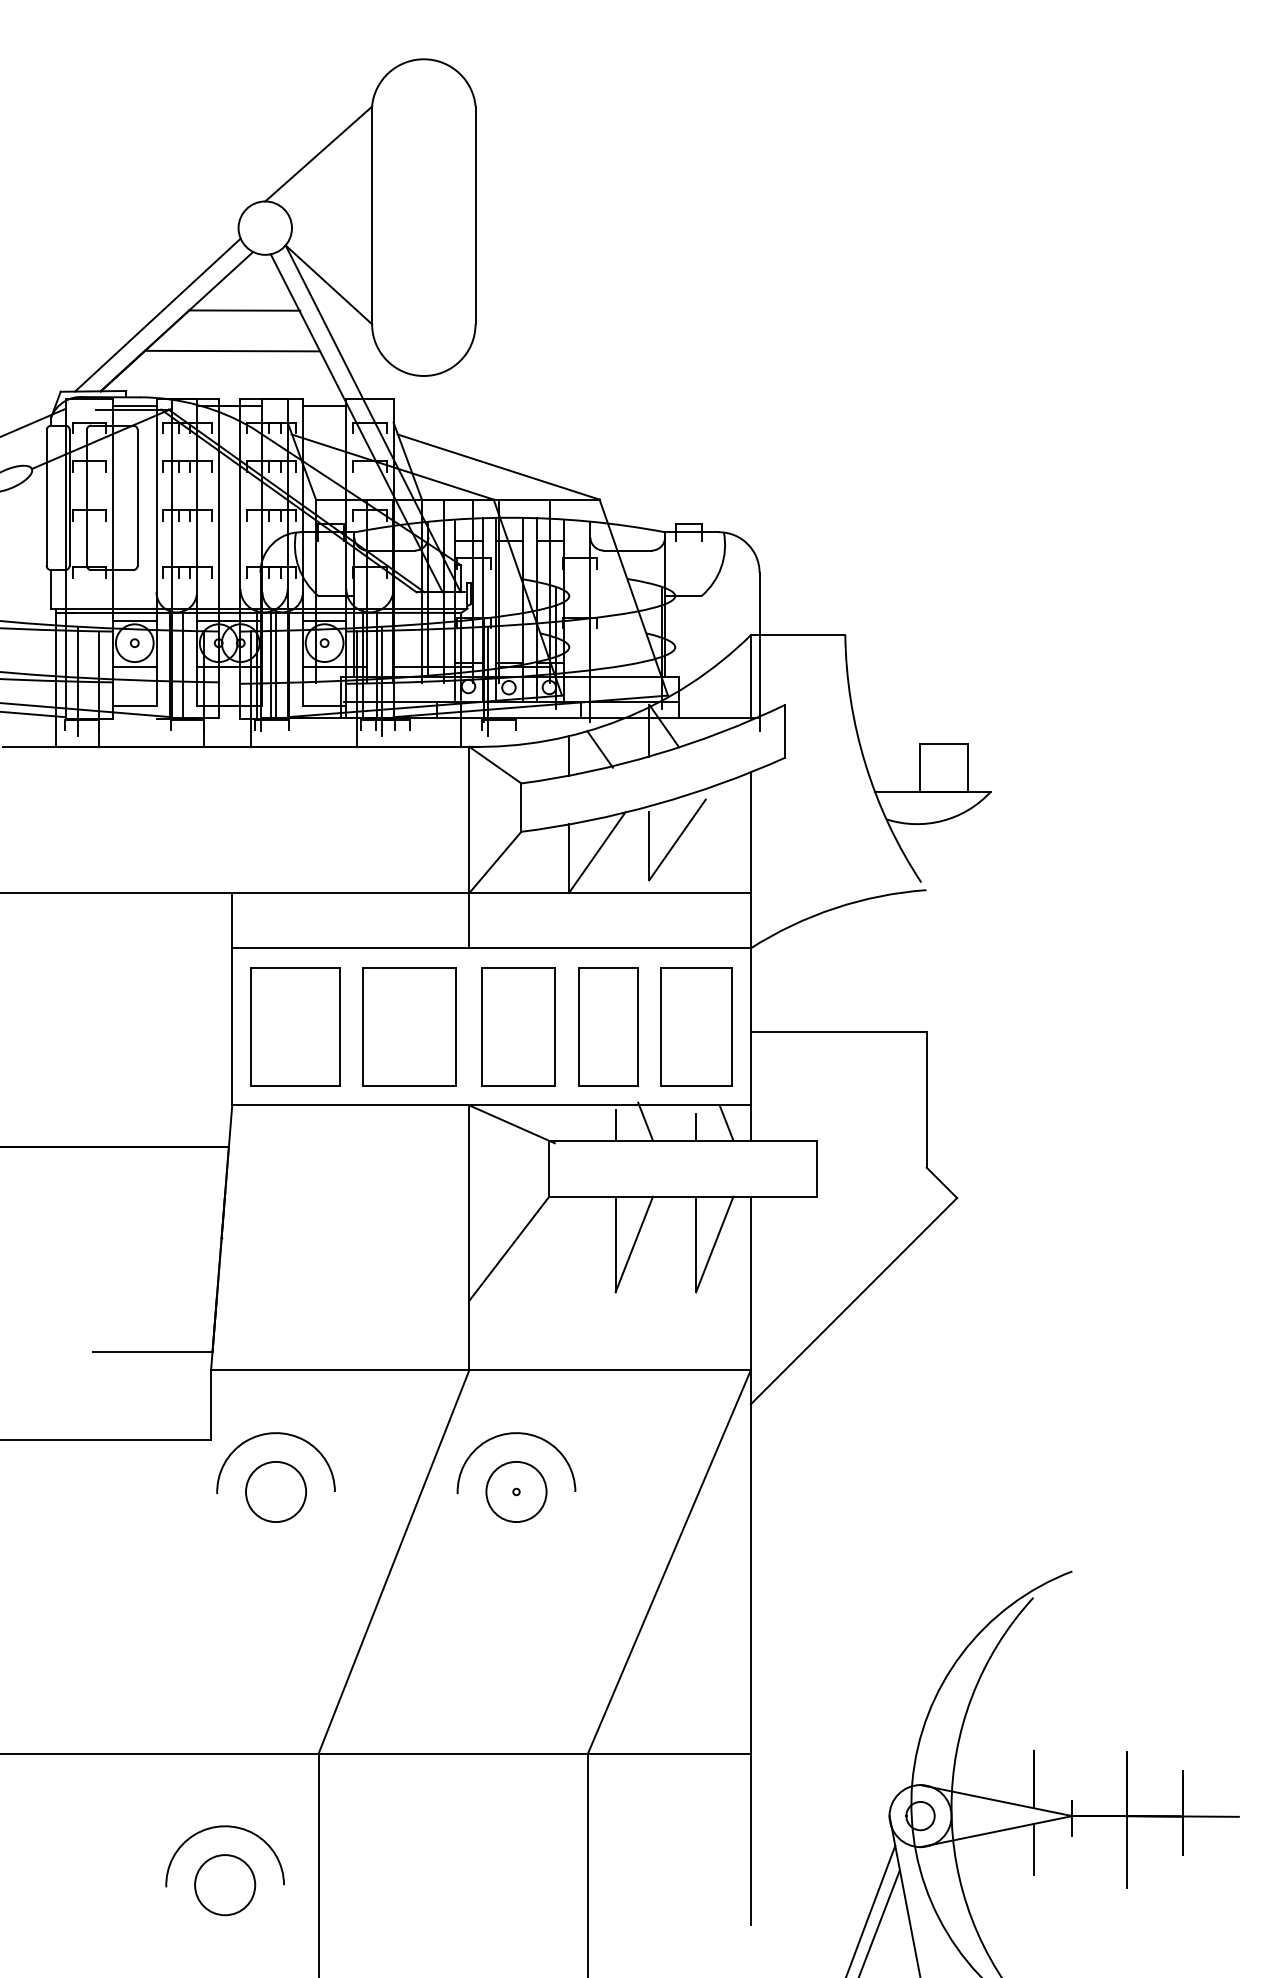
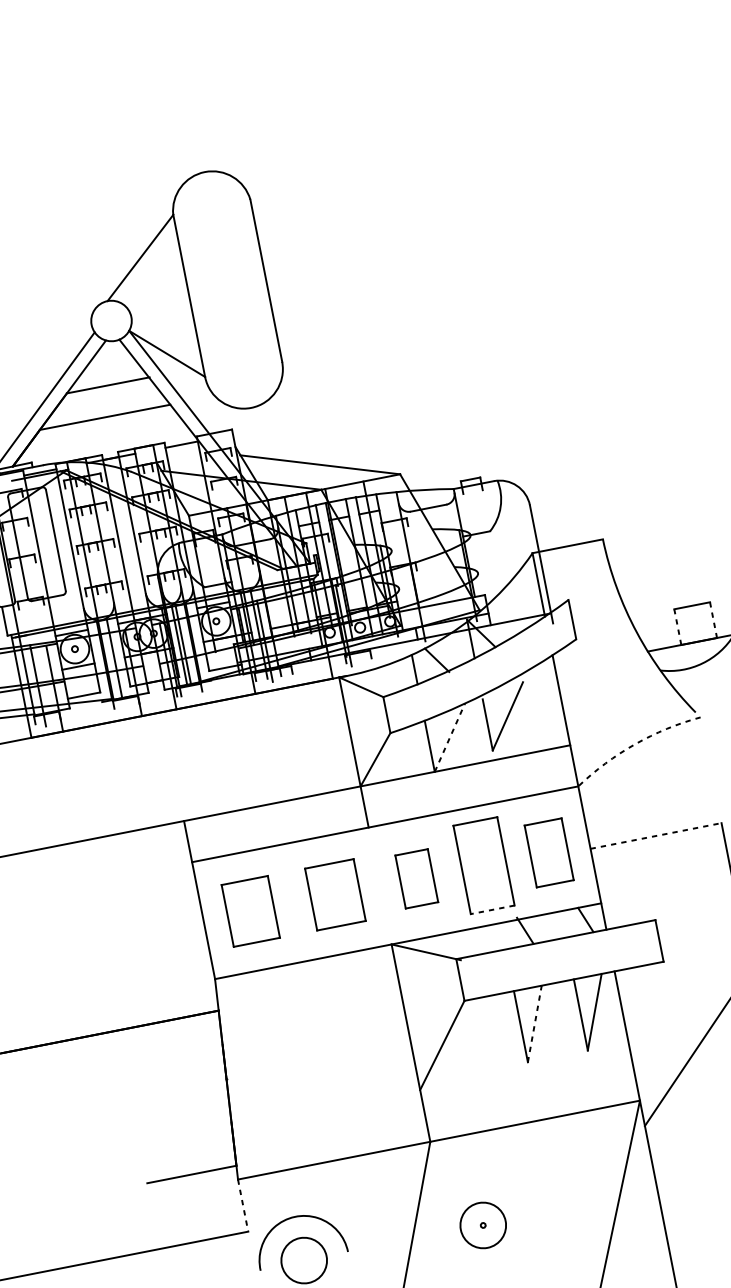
line: (919, 767) -> (677, 627), solid -> dashed
line: (967, 767) -> (713, 620), solid -> dashed
line: (597, 852) -> (450, 737), solid -> dashed
arc: (834, 908) -> (634, 744), solid -> dashed
part: (295, 1026) -> (250, 911), size x0.7
part: (409, 1026) -> (335, 894), size x0.7
part: (518, 1026) -> (416, 878), size x0.6
part: (696, 1026) -> (549, 852), size x0.7
line: (838, 1032) -> (655, 836), solid -> dashed
line: (608, 1086) -> (492, 910), solid -> dashed
line: (615, 1125) -> (503, 938), removed
line: (696, 1126) -> (563, 926), removed
line: (634, 1244) -> (534, 1023), solid -> dashed
line: (211, 1405) -> (243, 1205), solid -> dashed
arc: (516, 1434) -> (474, 1182), removed

